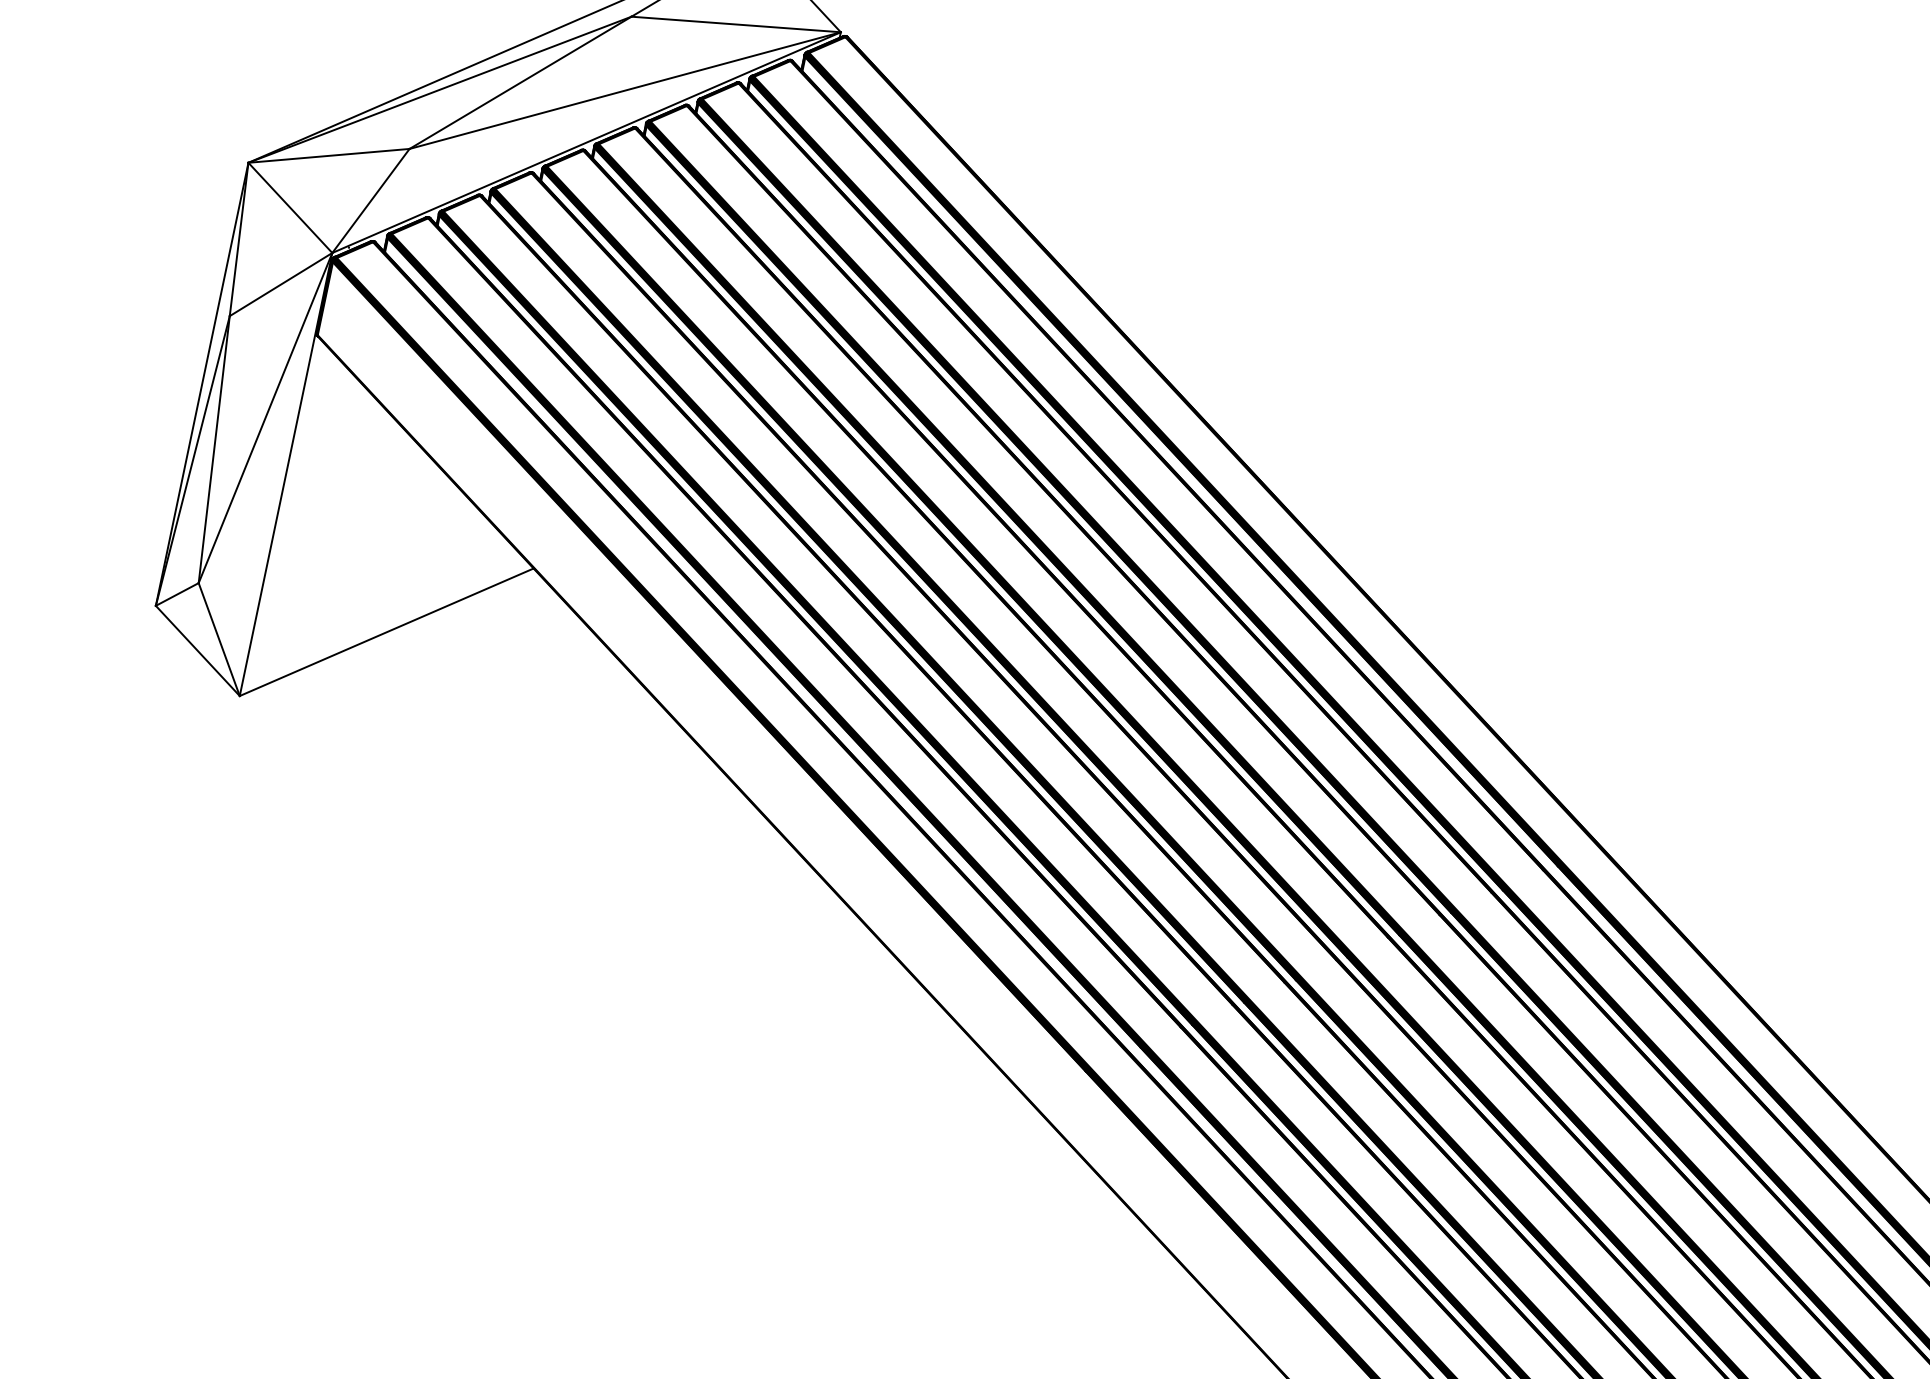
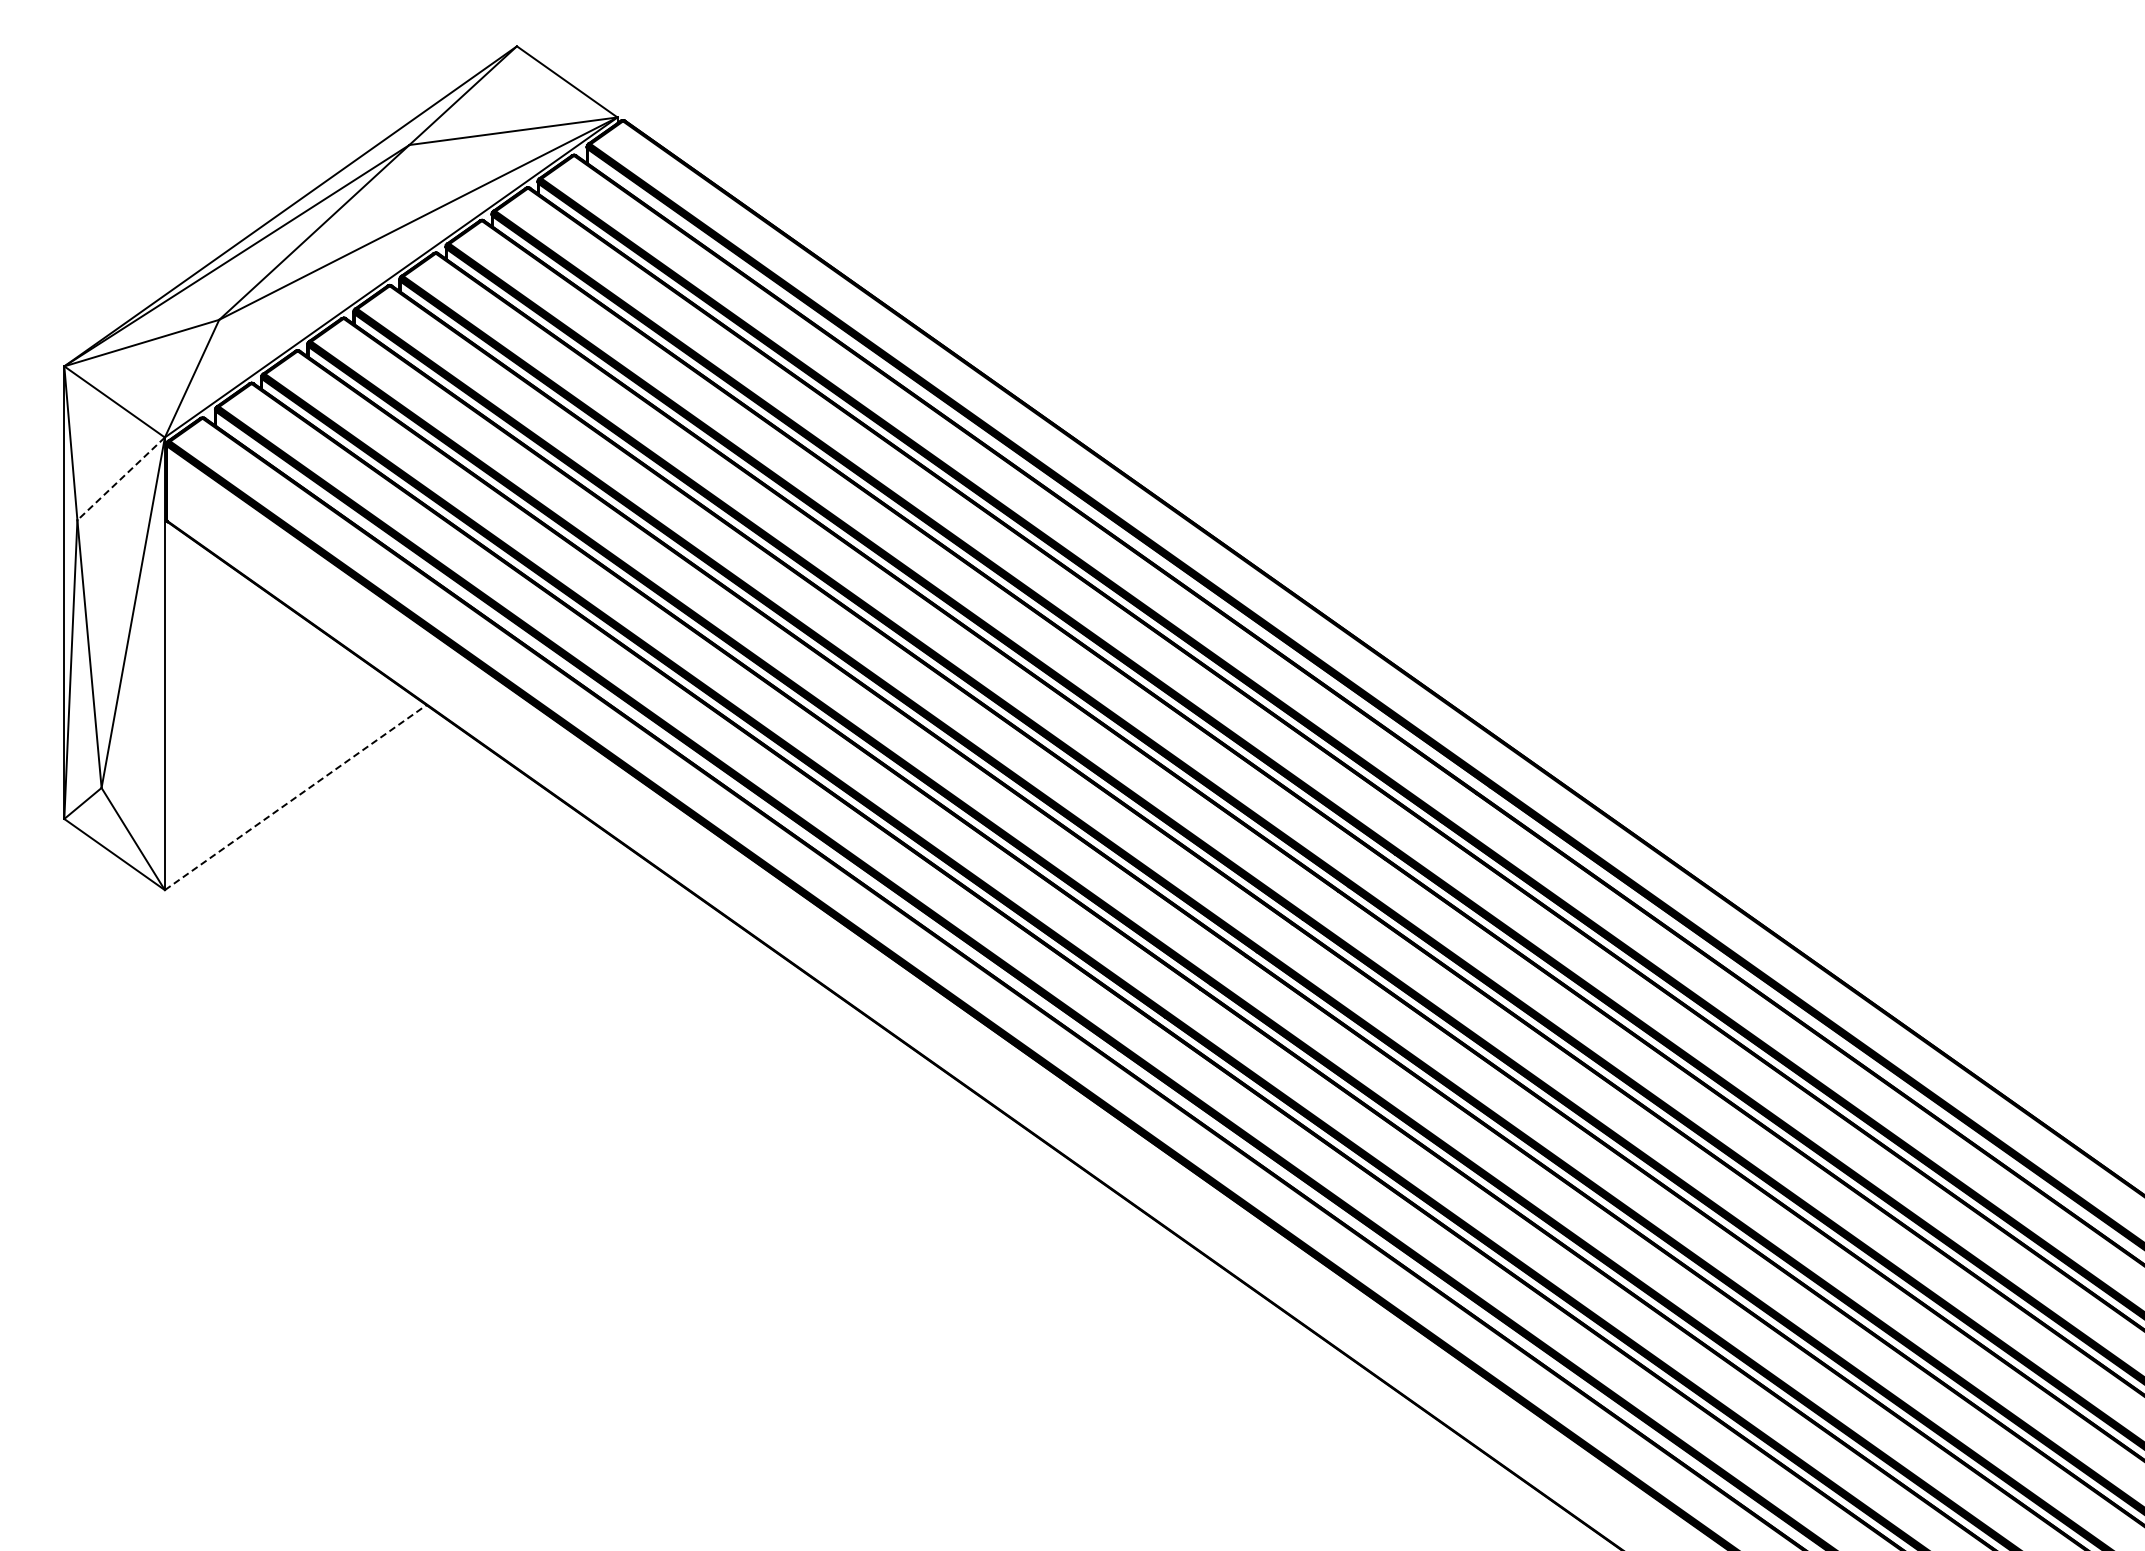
line: (280, 285) -> (120, 479), solid -> dashed
line: (387, 632) -> (296, 797), solid -> dashed

